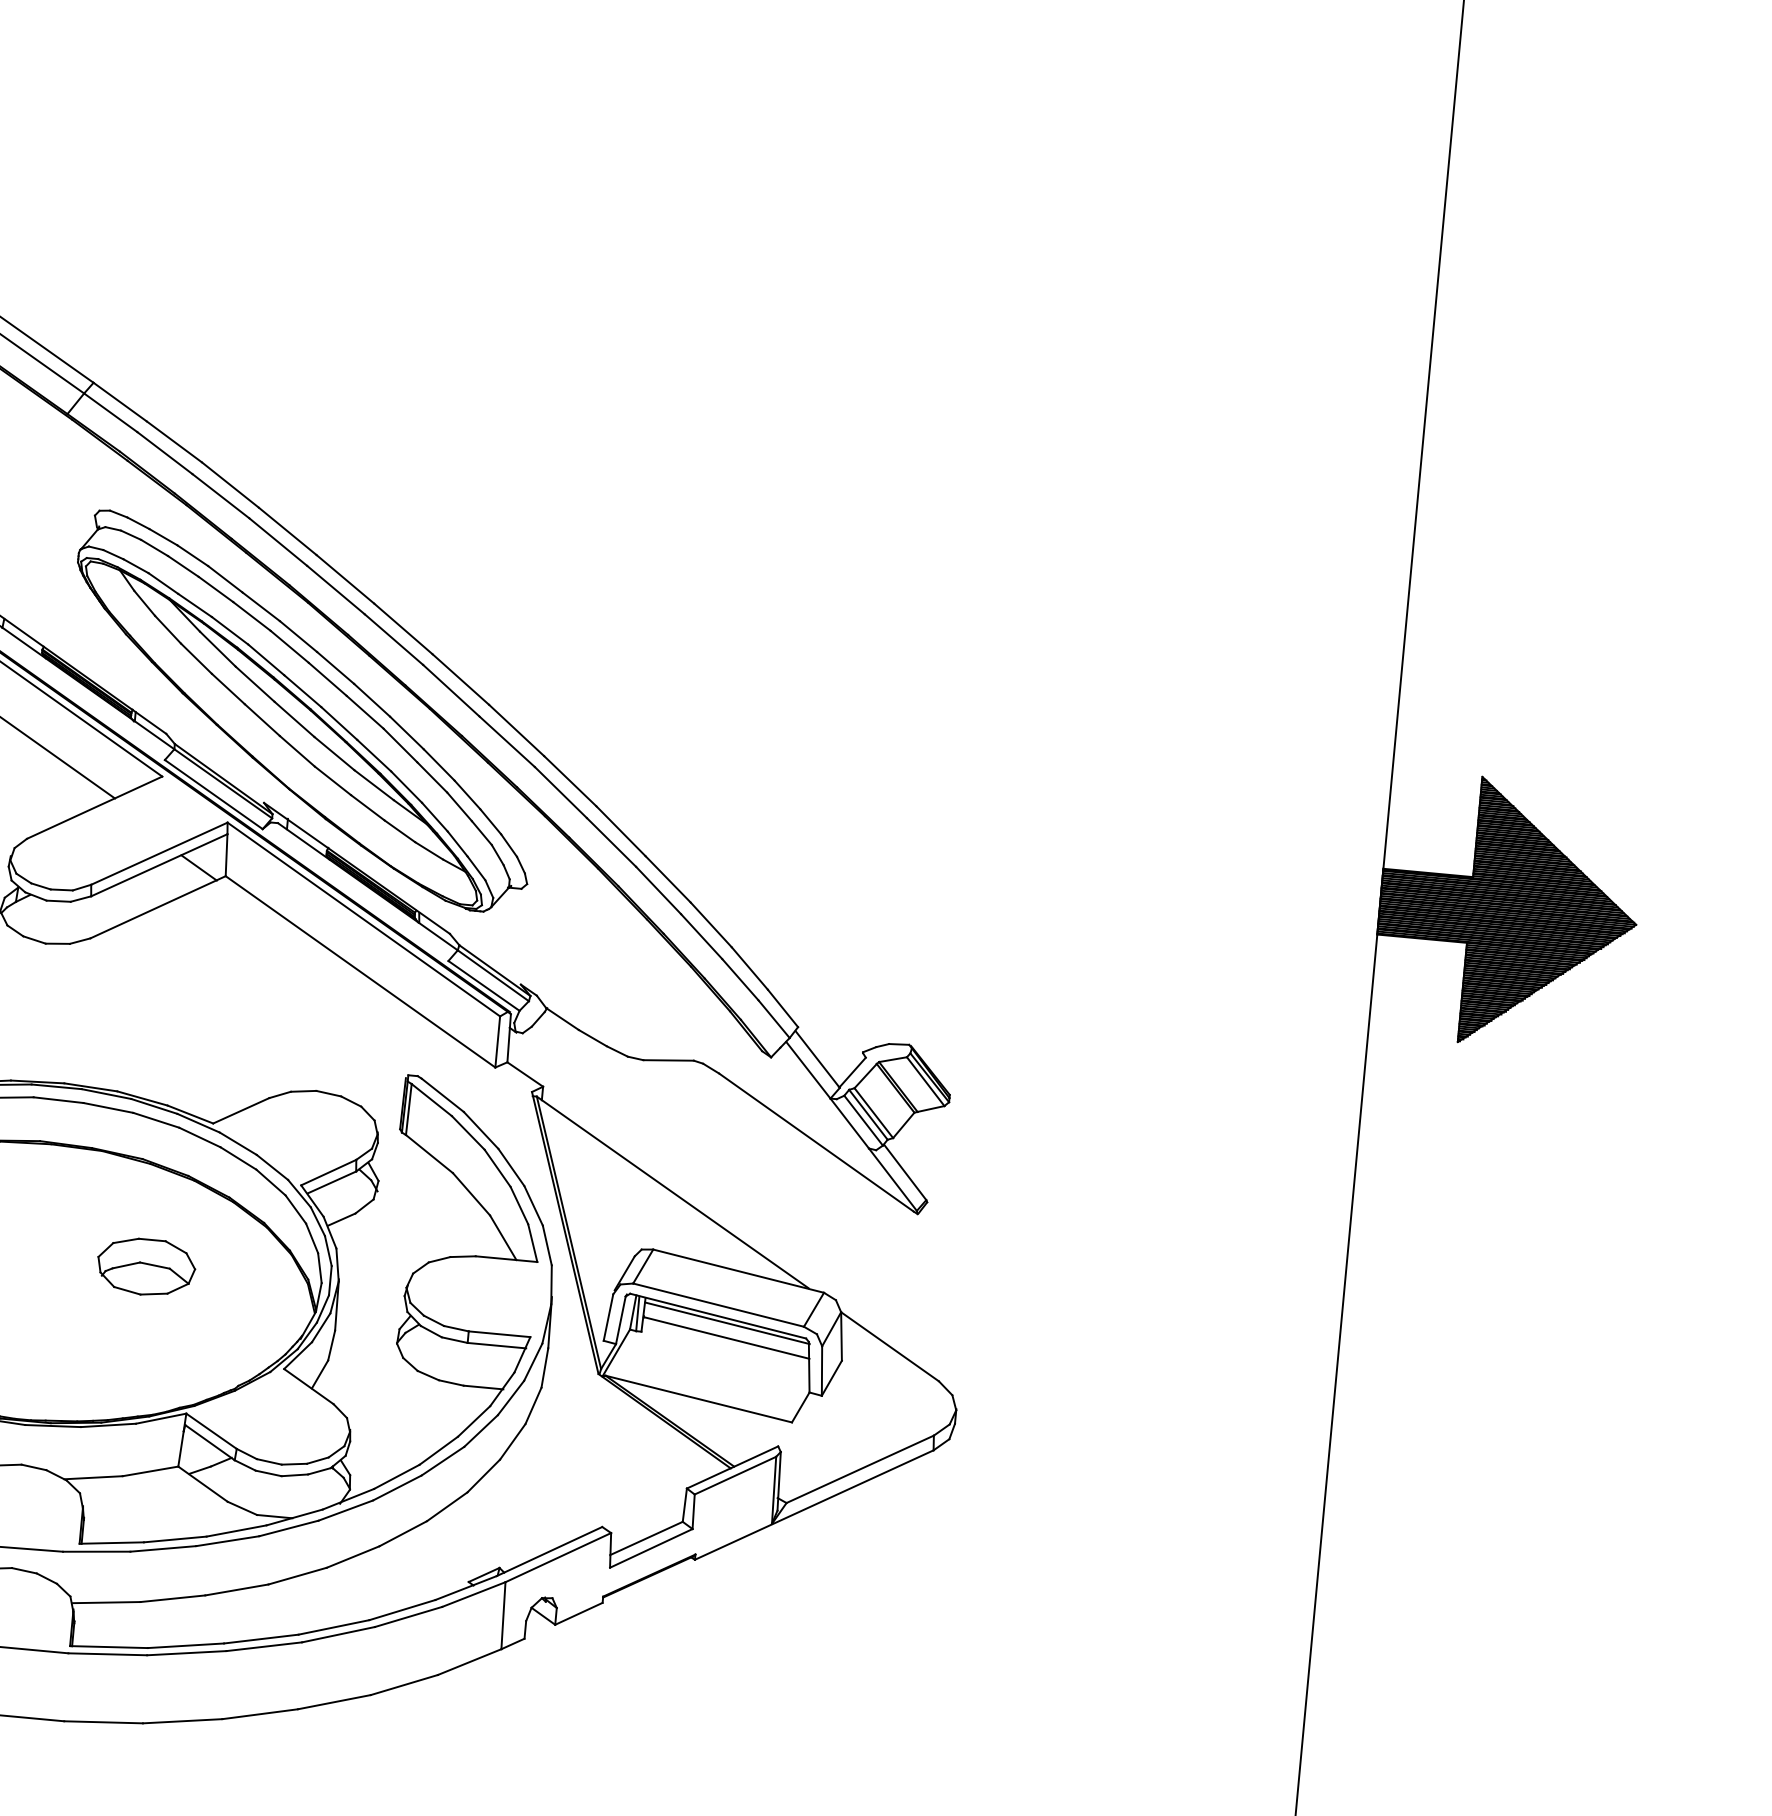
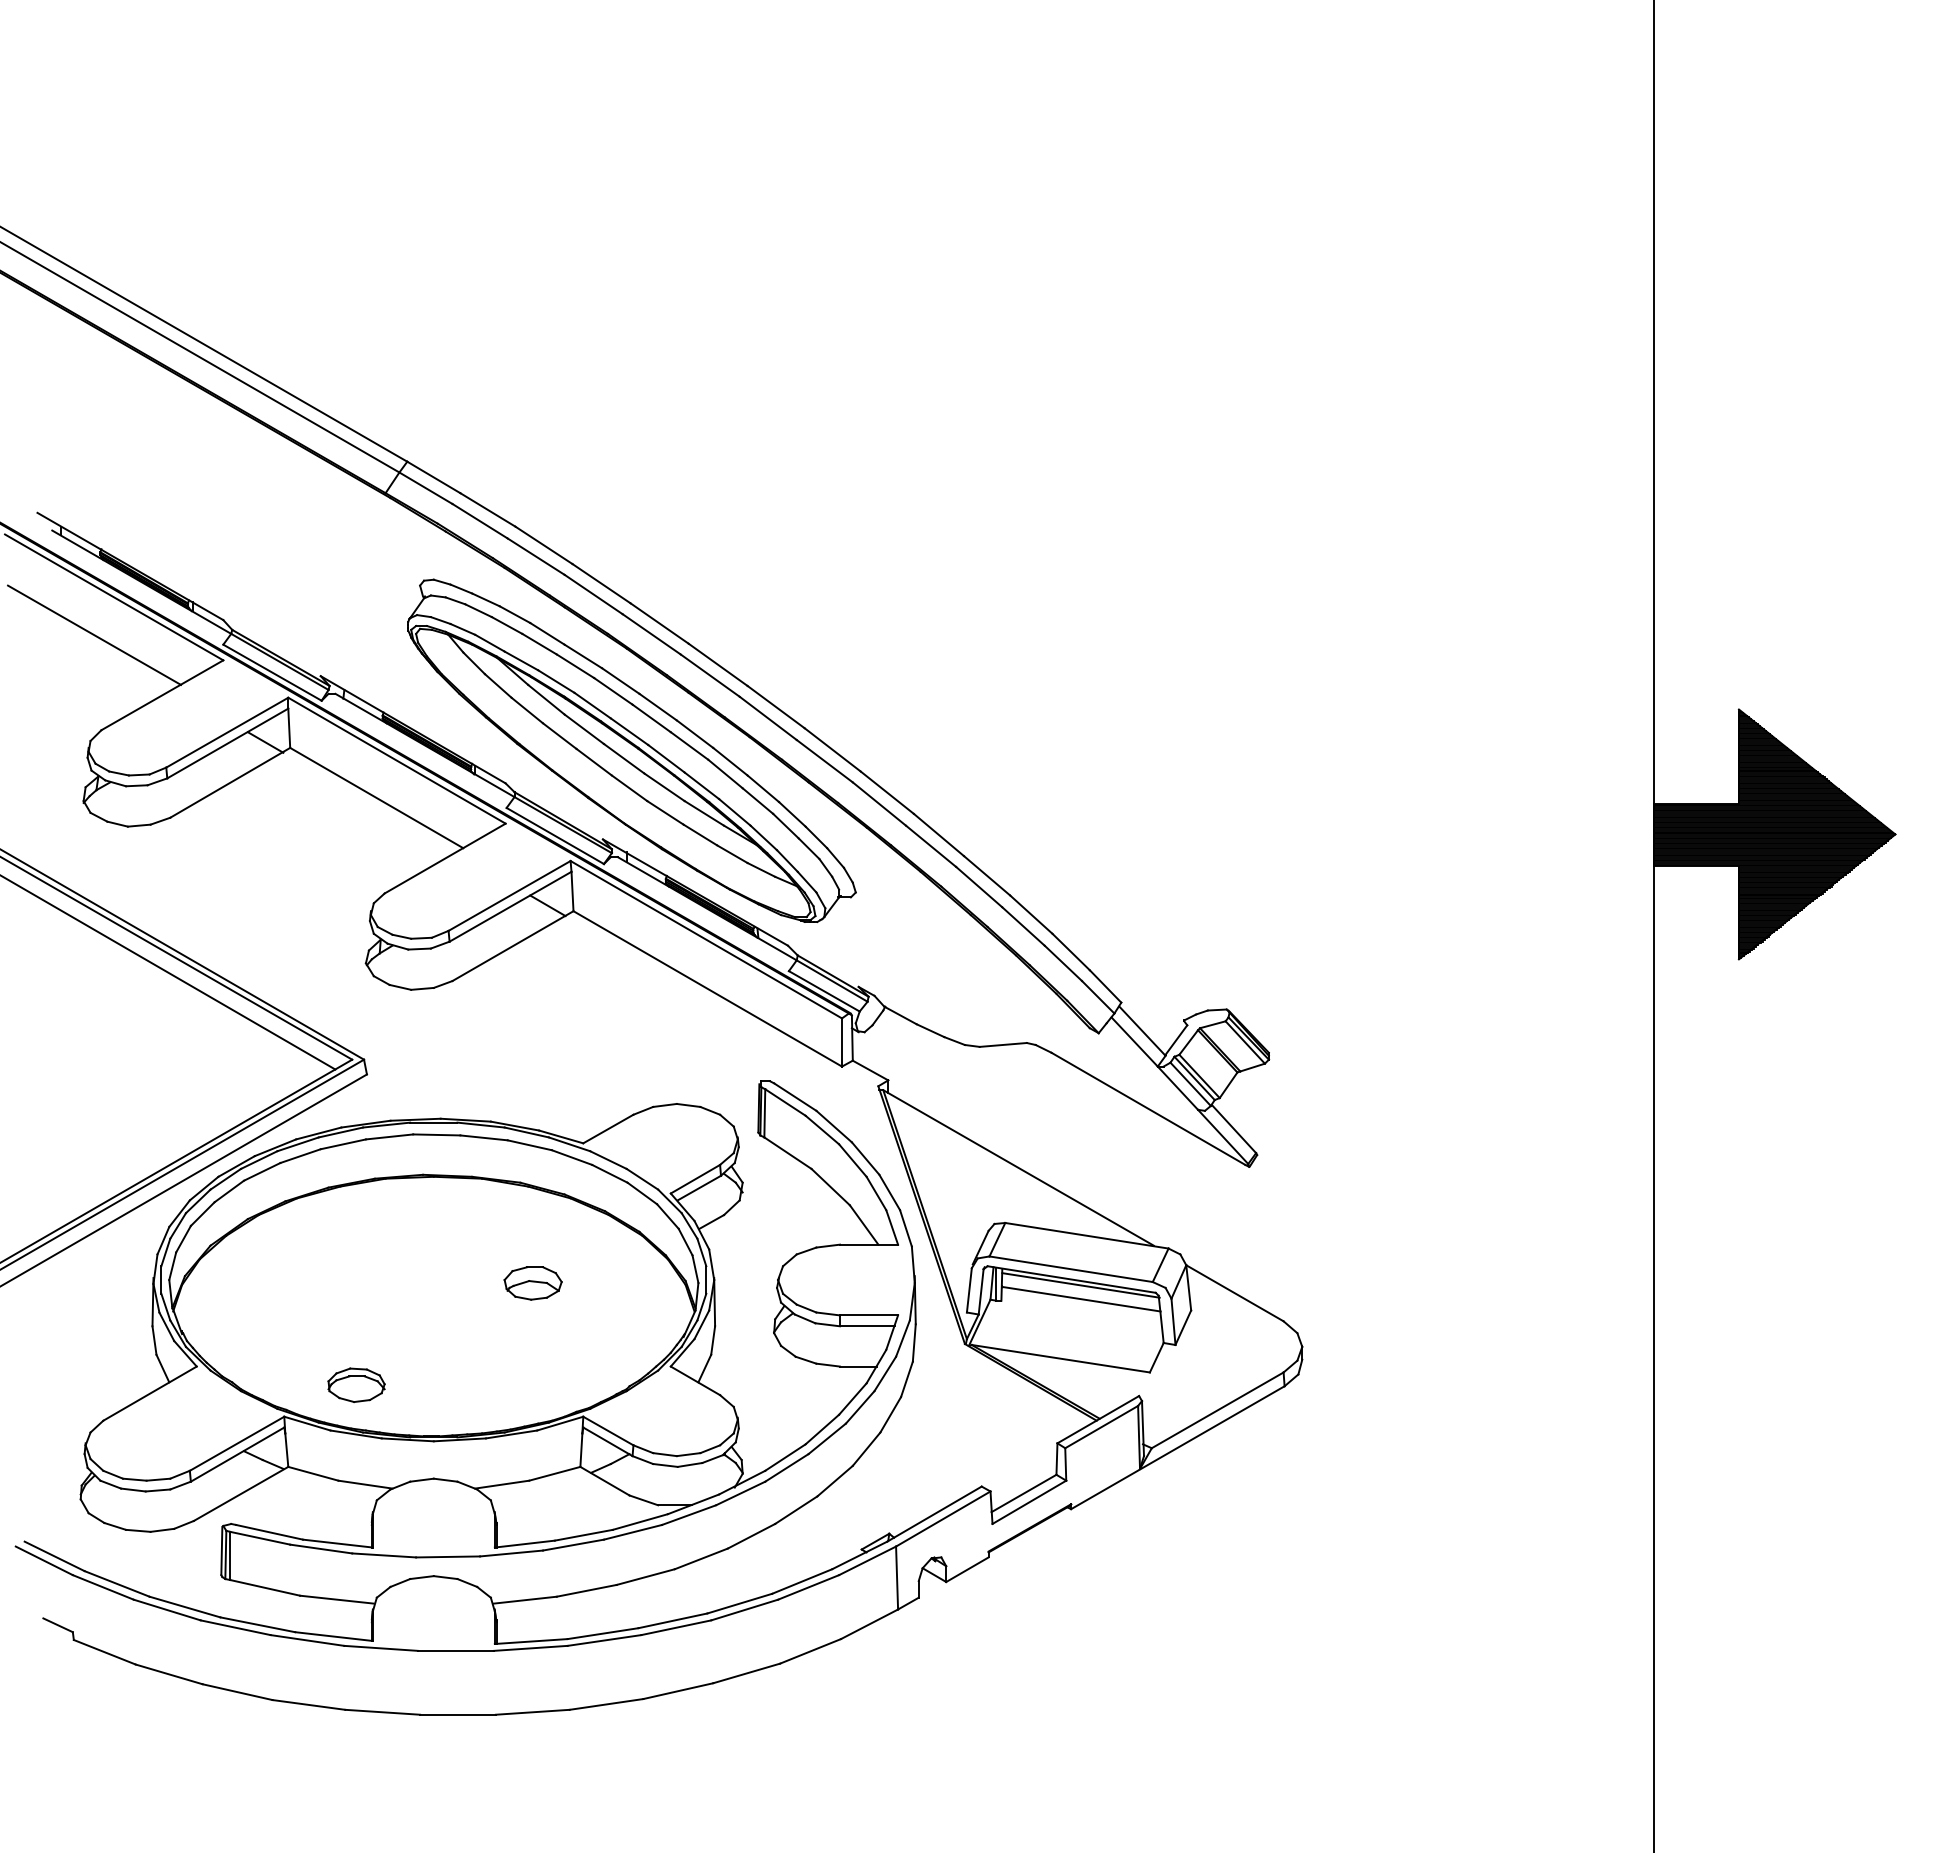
part: (145, 1267) -> (532, 1283), size x0.62

